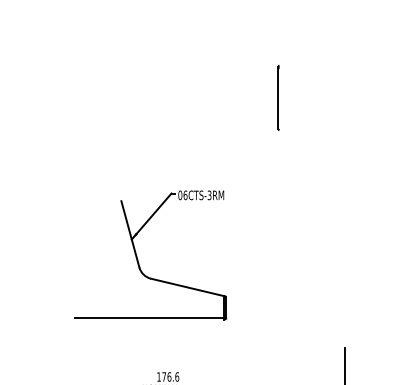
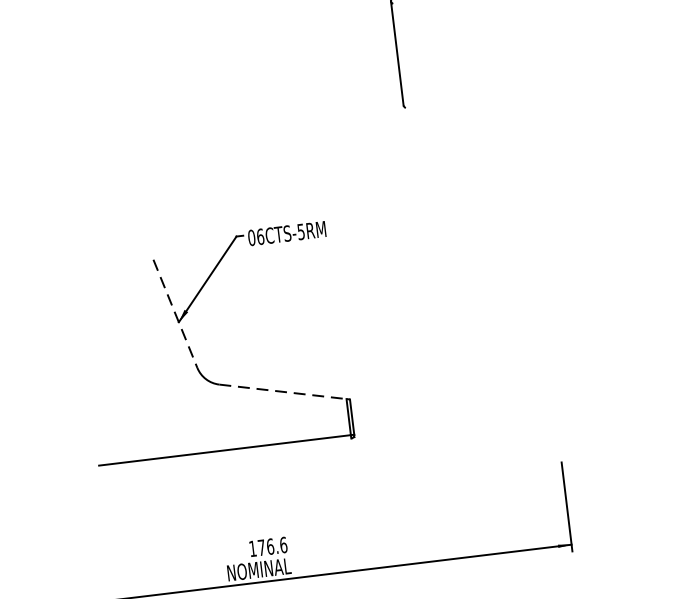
text: (209, 194) -> (300, 230), 06CTS-3RM -> 06CTS-5RM
line: (130, 234) -> (175, 314), solid -> dashed
line: (187, 287) -> (282, 391), solid -> dashed

